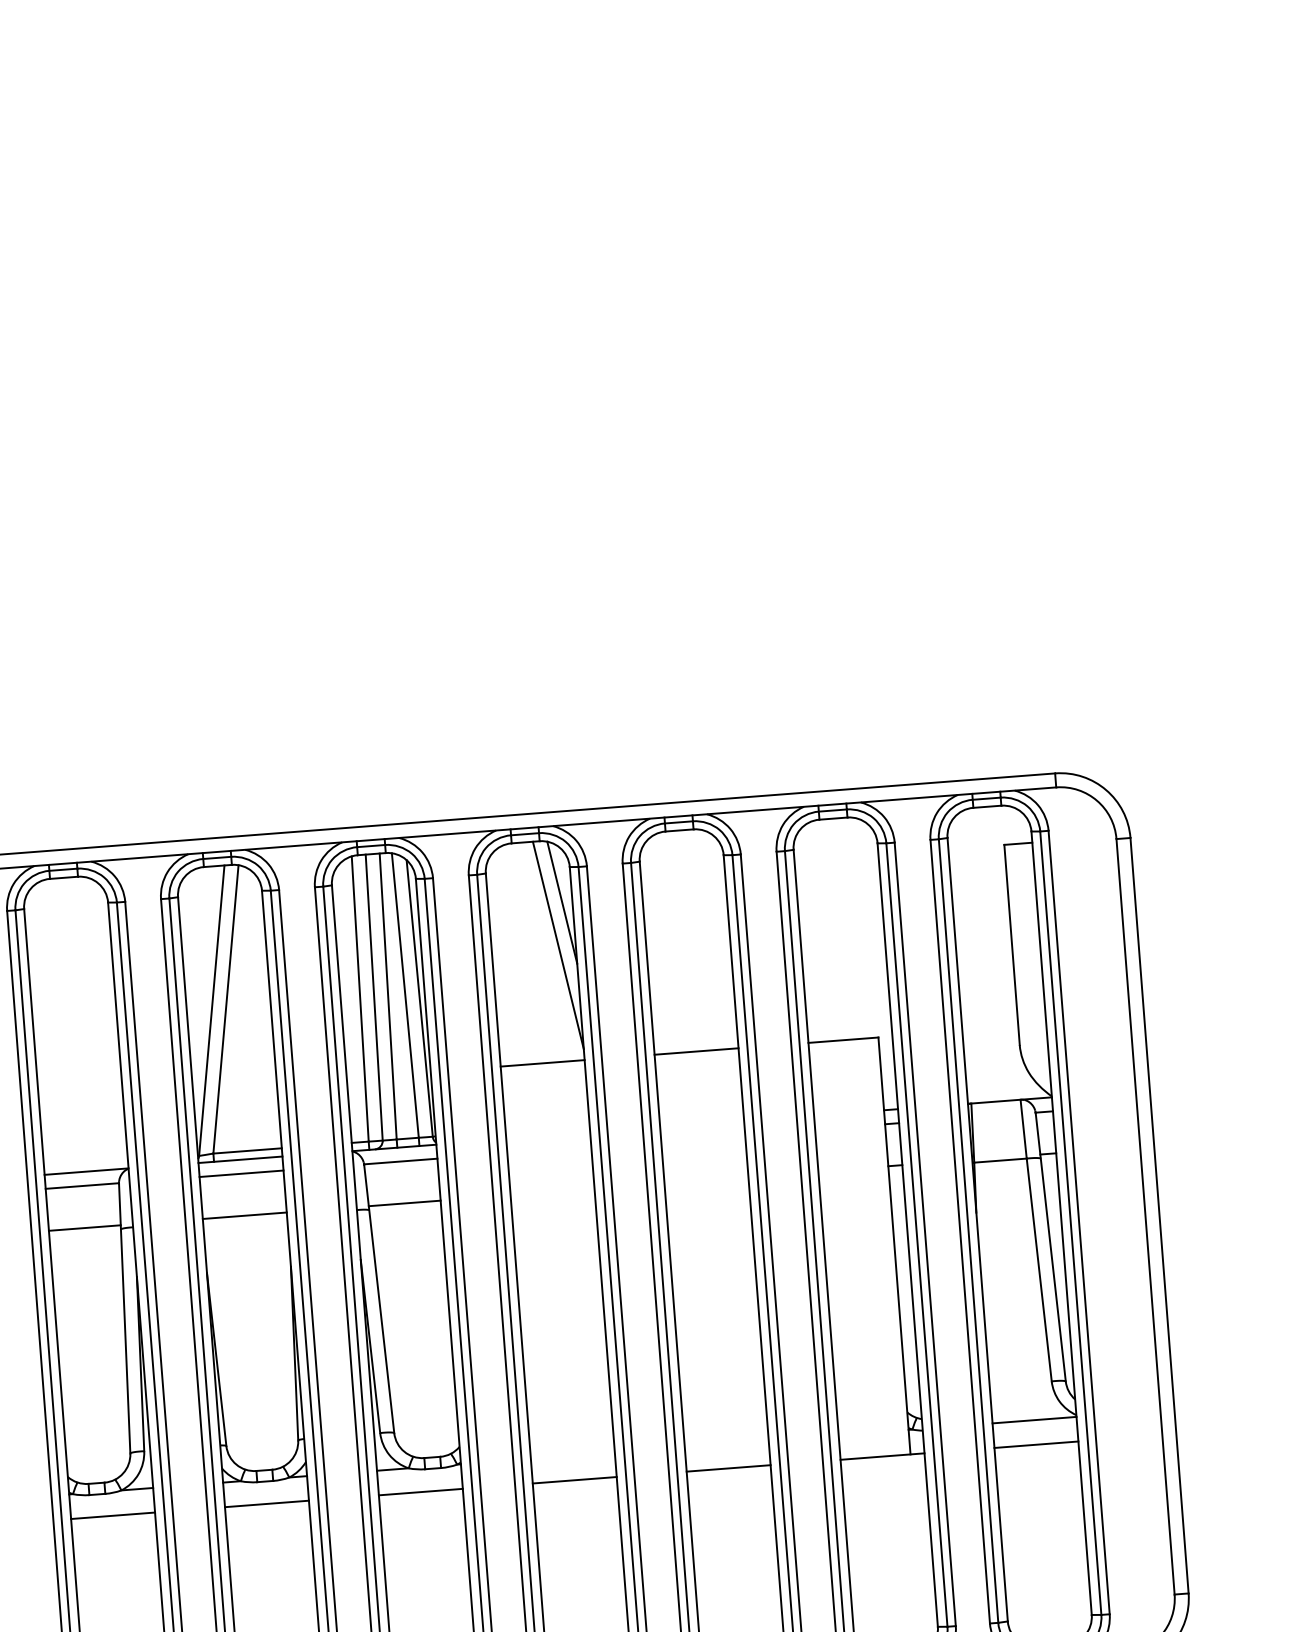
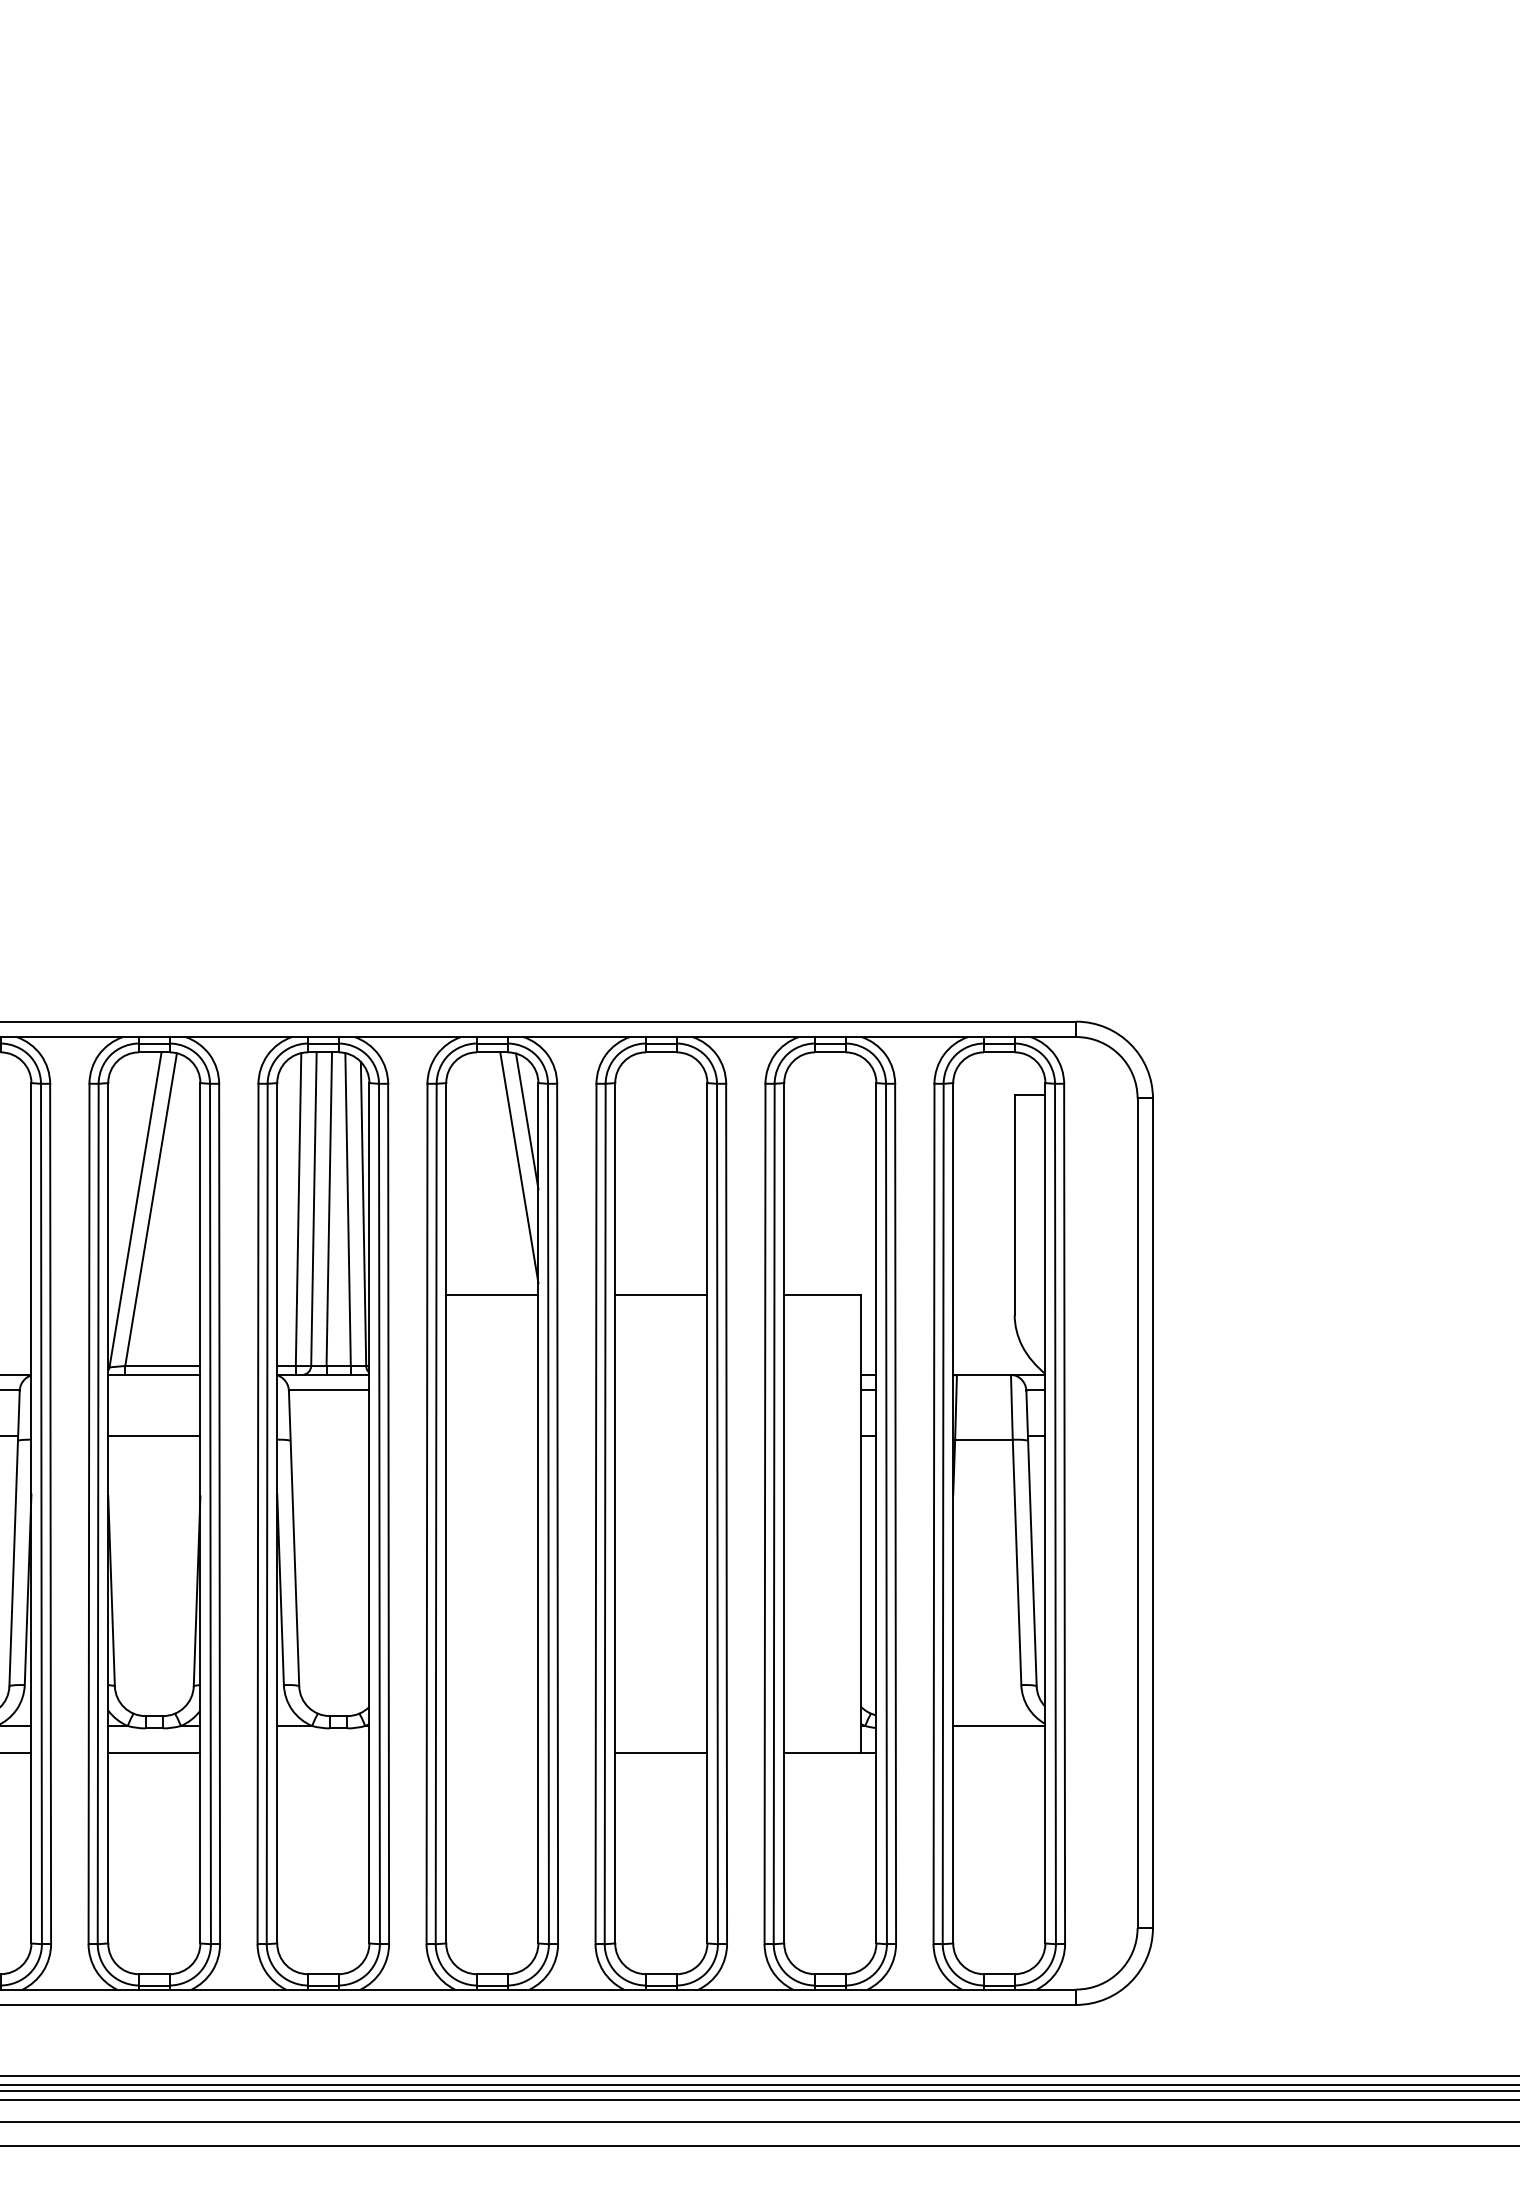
line: (241, 1173) -> (154, 1390), removed
line: (404, 1203) -> (329, 1436), removed
line: (1036, 1444) -> (999, 1752), removed
line: (574, 1479) -> (492, 1752), removed
line: (420, 1491) -> (323, 1752), removed

